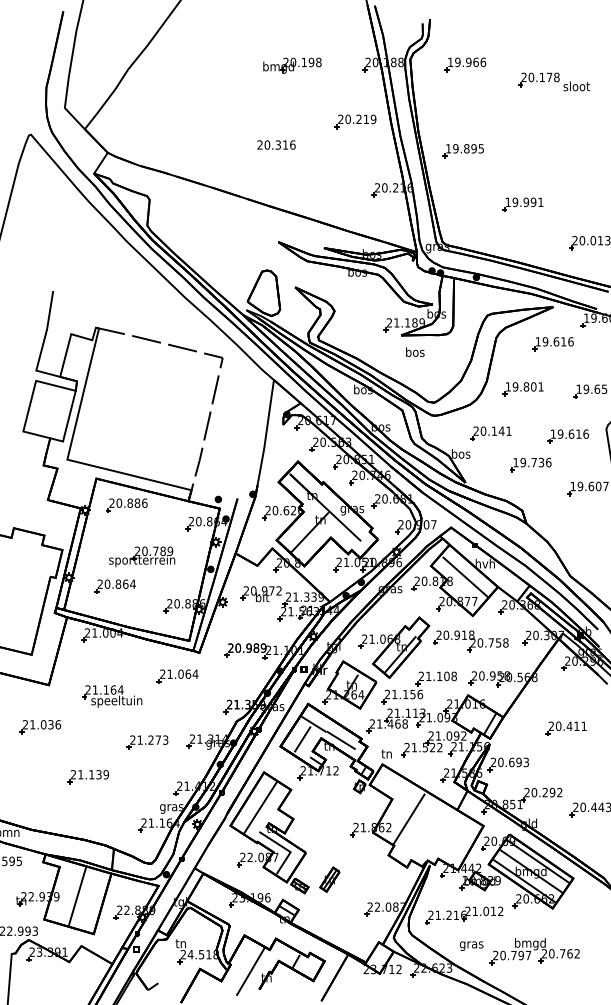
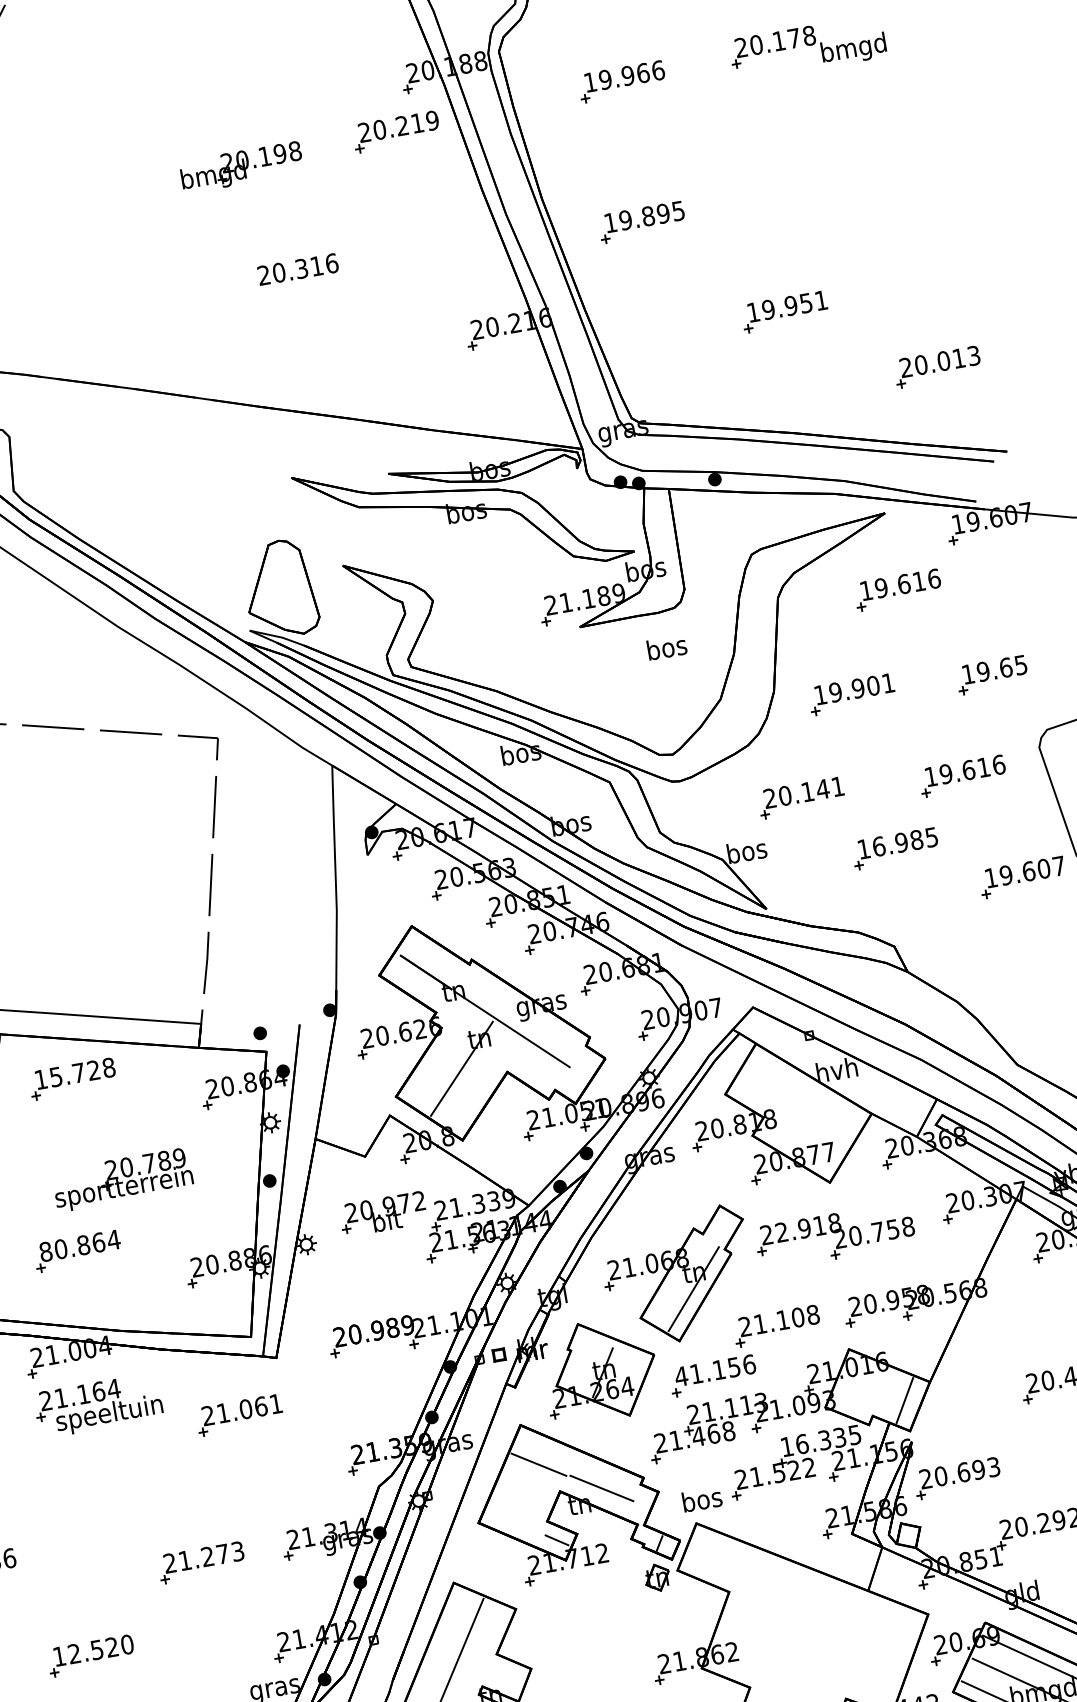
part: (465, 64) -> (622, 81), moved
part: (292, 65) -> (241, 167), moved
text: (576, 87) -> (853, 49), sloot -> bmgd
part: (355, 121) -> (395, 131), moved
text: (276, 144) -> (297, 268), moved
text: (533, 201) -> (805, 301), 19.991 -> 19.951
text: (415, 351) -> (667, 646), moved
text: (526, 386) -> (858, 687), 19.801 -> 19.901
text: (535, 462) -> (904, 841), 19.736 -> 16.985
text: (128, 502) -> (74, 1072), 20.886 -> 15.728
line: (465, 577) -> (800, 1105), removed
text: (100, 583) -> (46, 1250), 20.864 -> 80.864
text: (446, 634) -> (782, 1230), 20.918 -> 22.918
text: (195, 673) -> (275, 1402), 21.064 -> 21.061
text: (387, 694) -> (681, 1376), 21.156 -> 41.156
part: (112, 696) -> (98, 1405), moved
text: (447, 735) -> (820, 1439), 21.092 -> 16.335
line: (302, 739) -> (521, 1500), removed
text: (387, 753) -> (702, 1498), tn -> bos
text: (89, 774) -> (92, 1650), 21.139 -> 12.520
line: (408, 818) -> (769, 1626), removed

